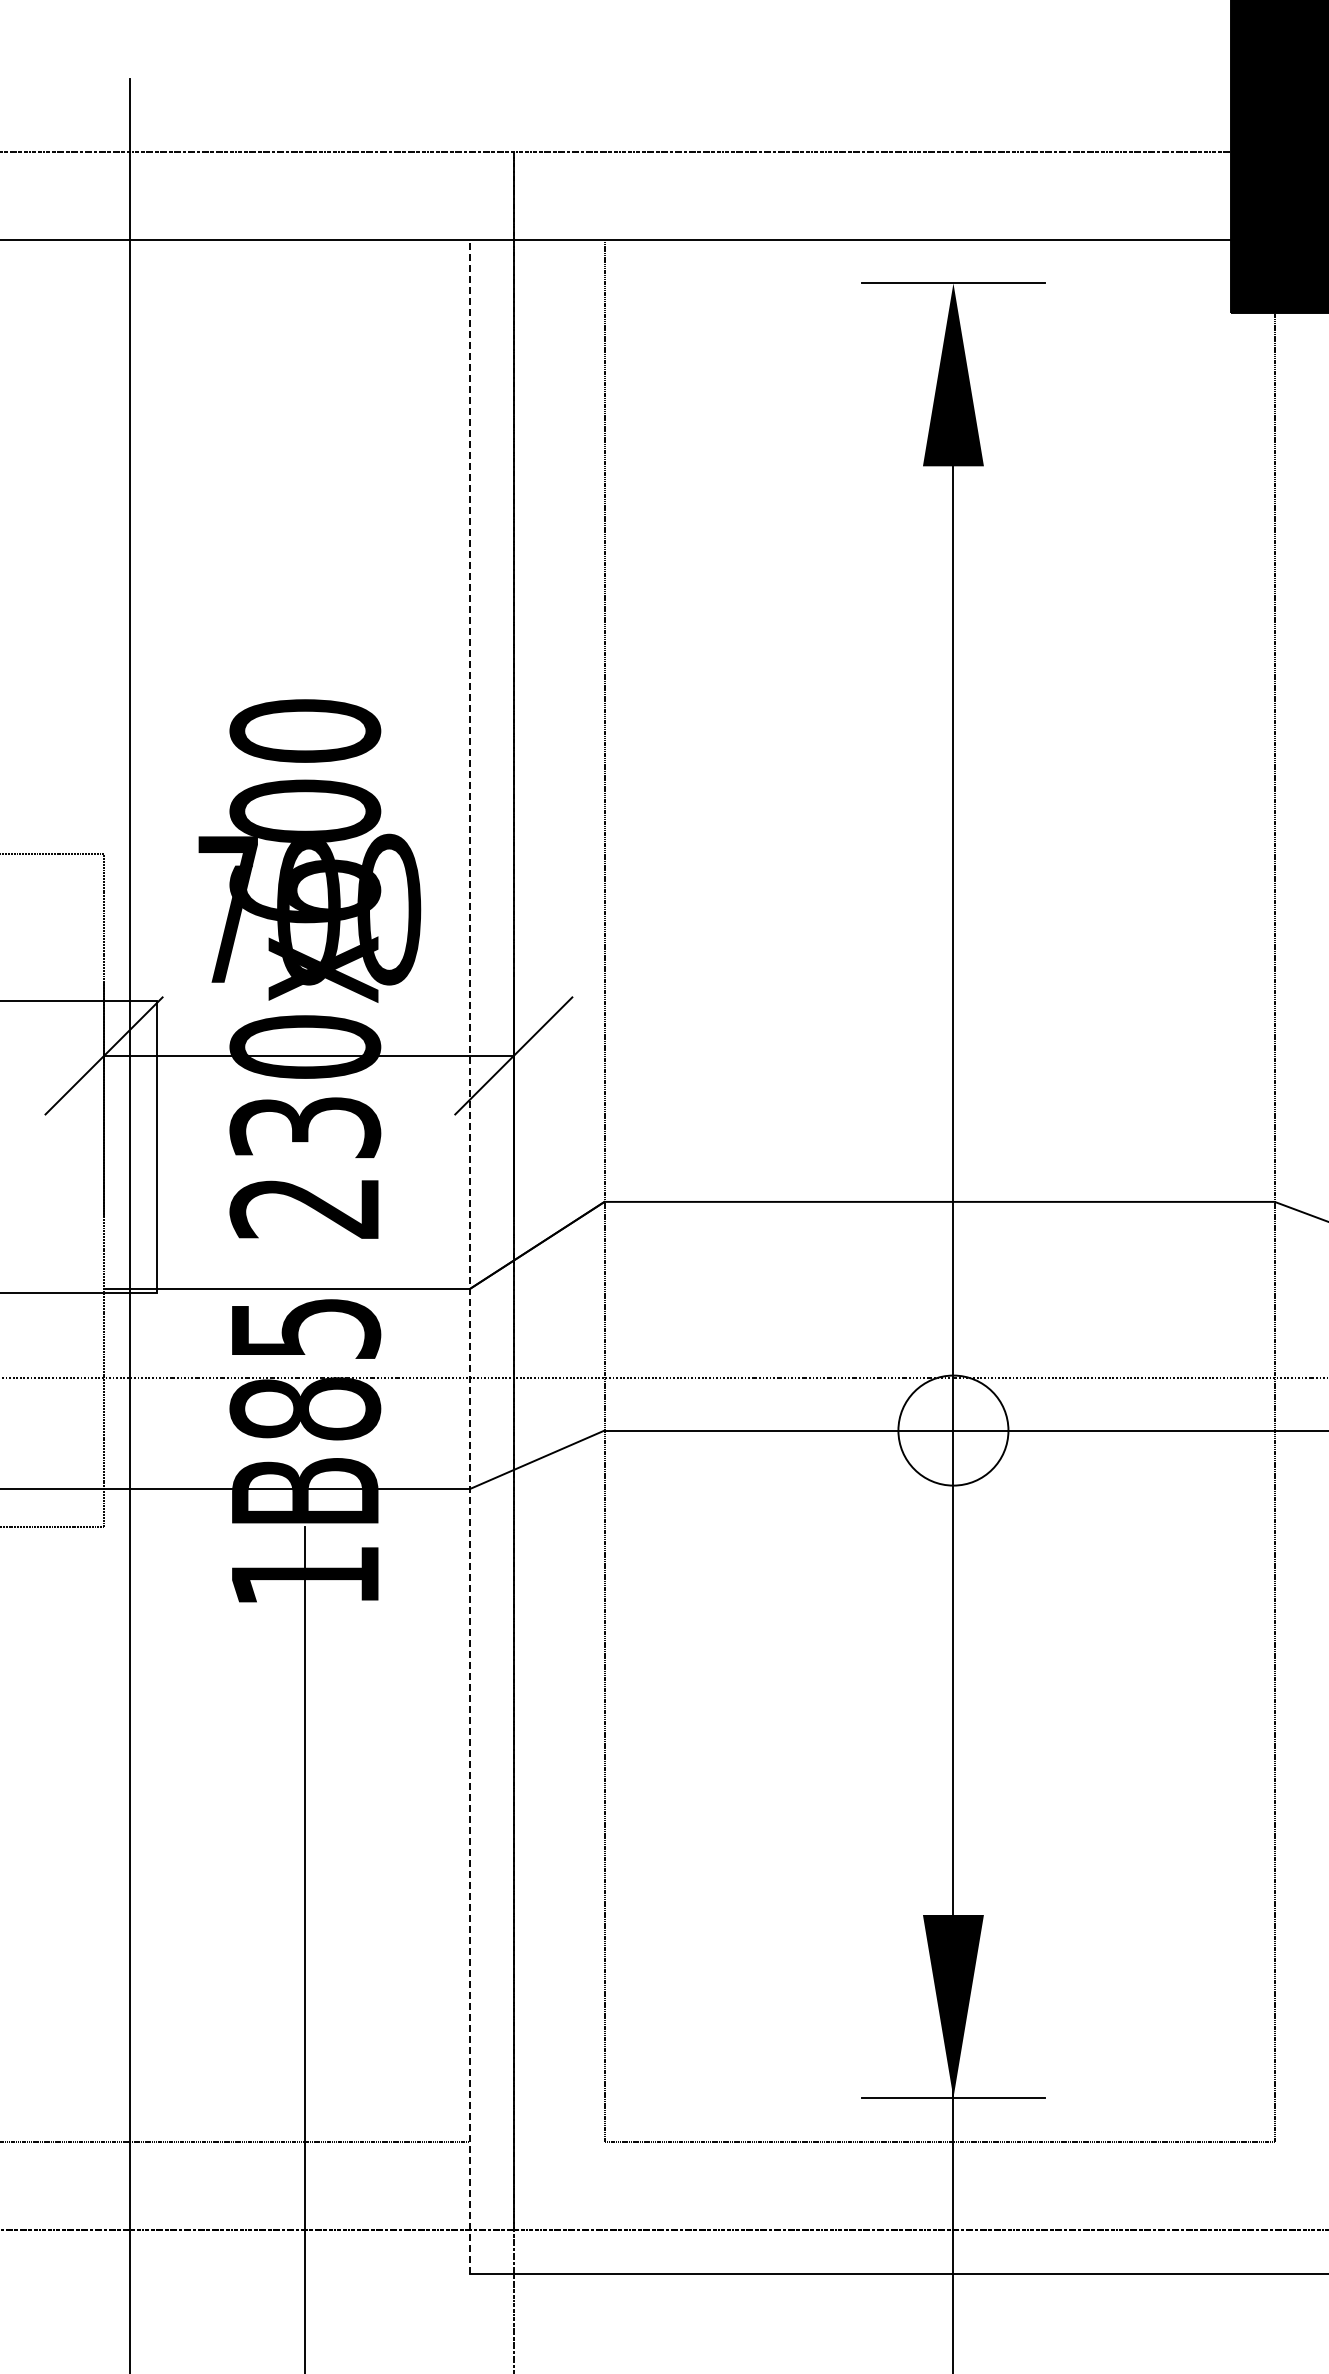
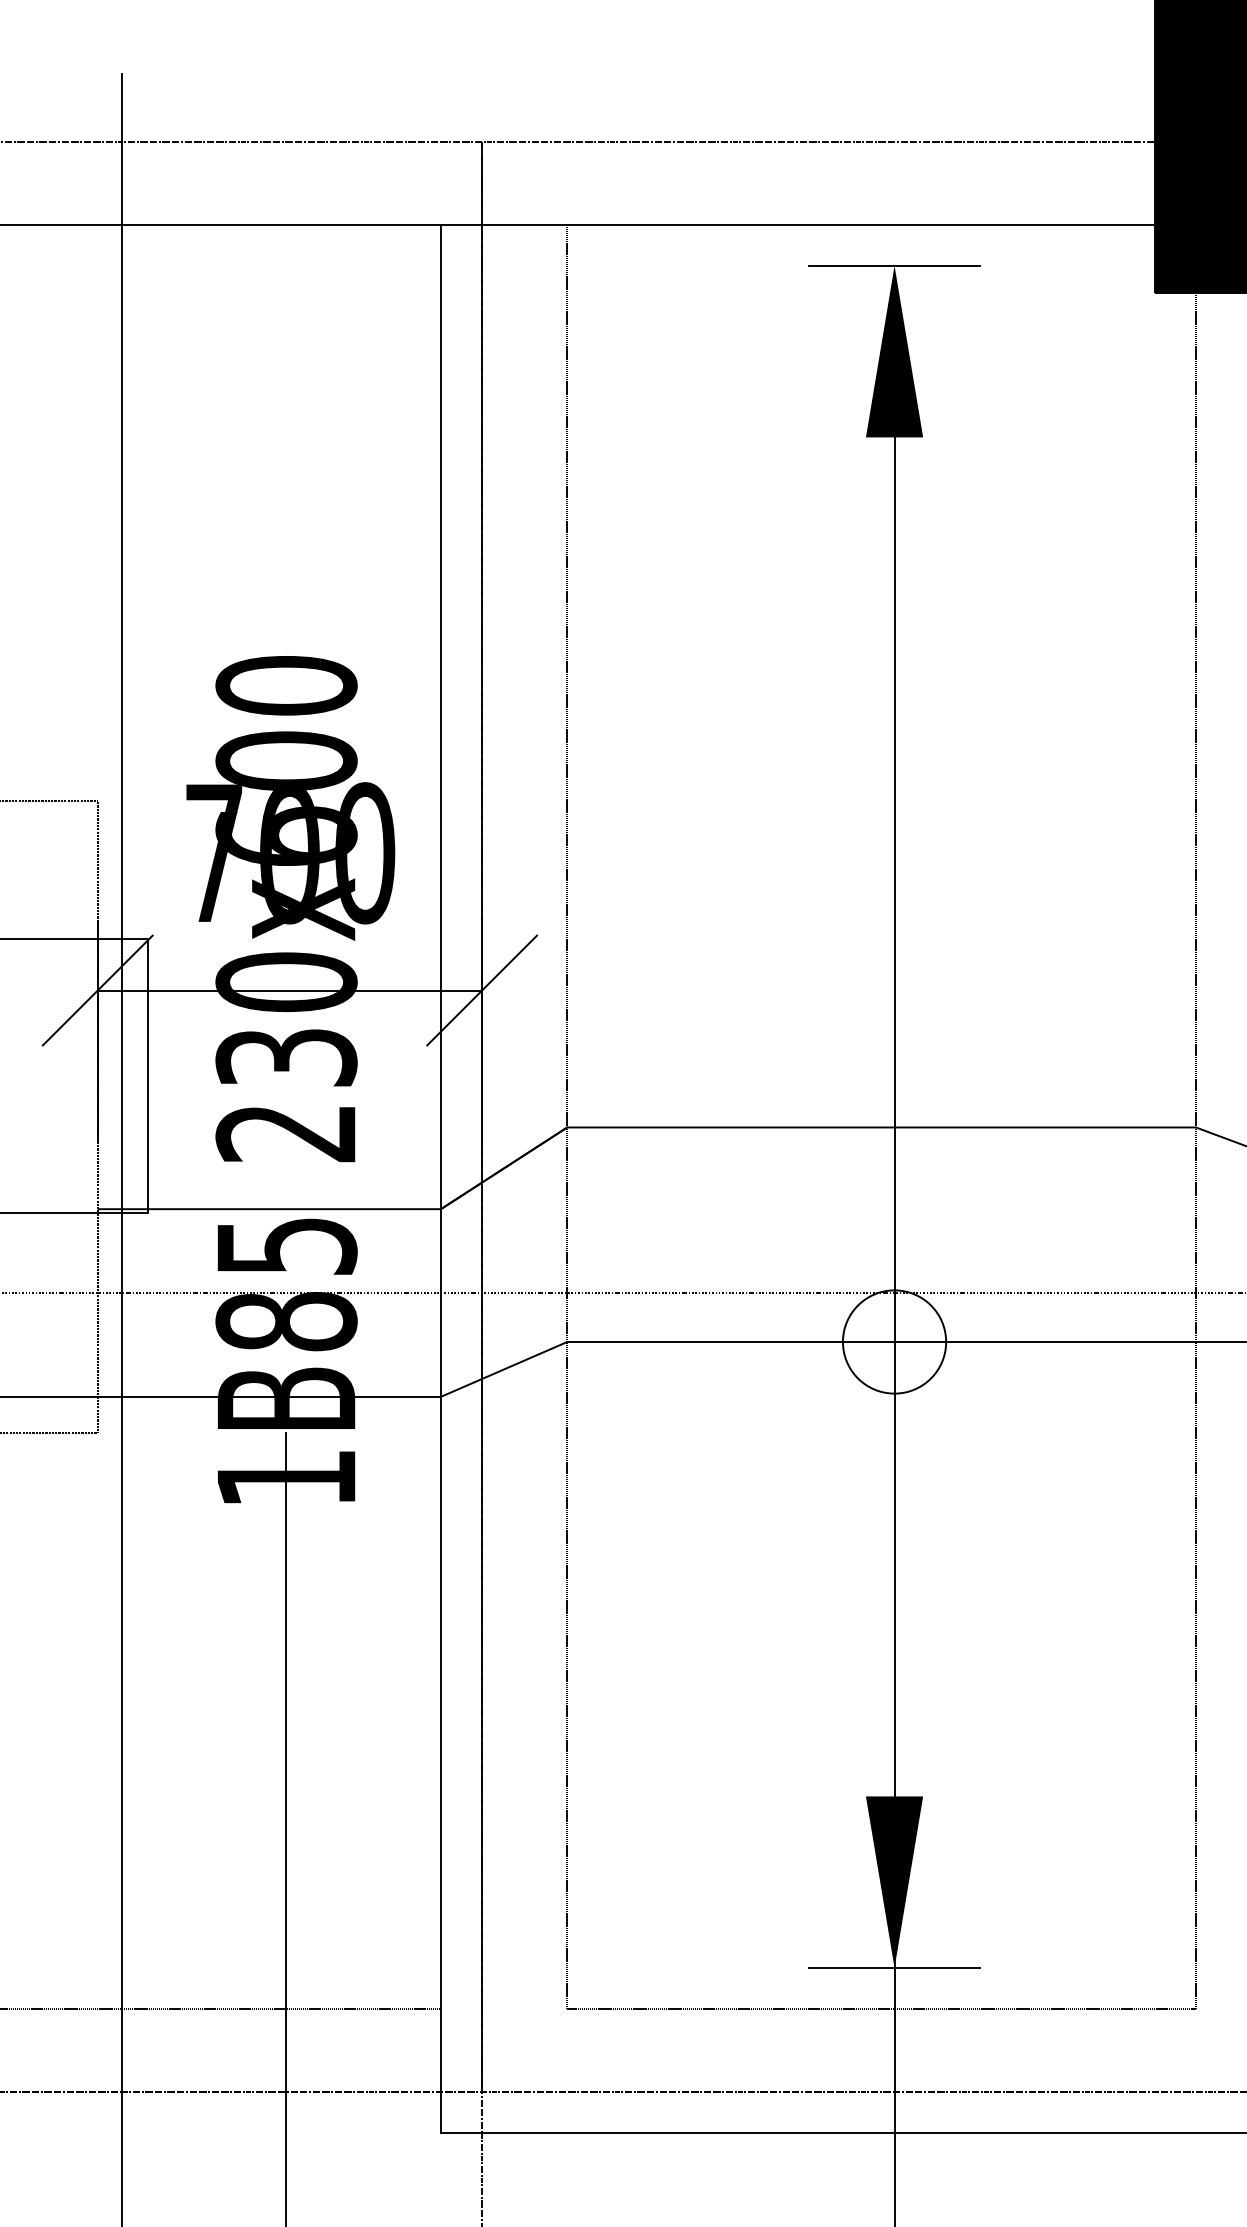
line: (469, 1256) -> (440, 1178), dashed -> solid

